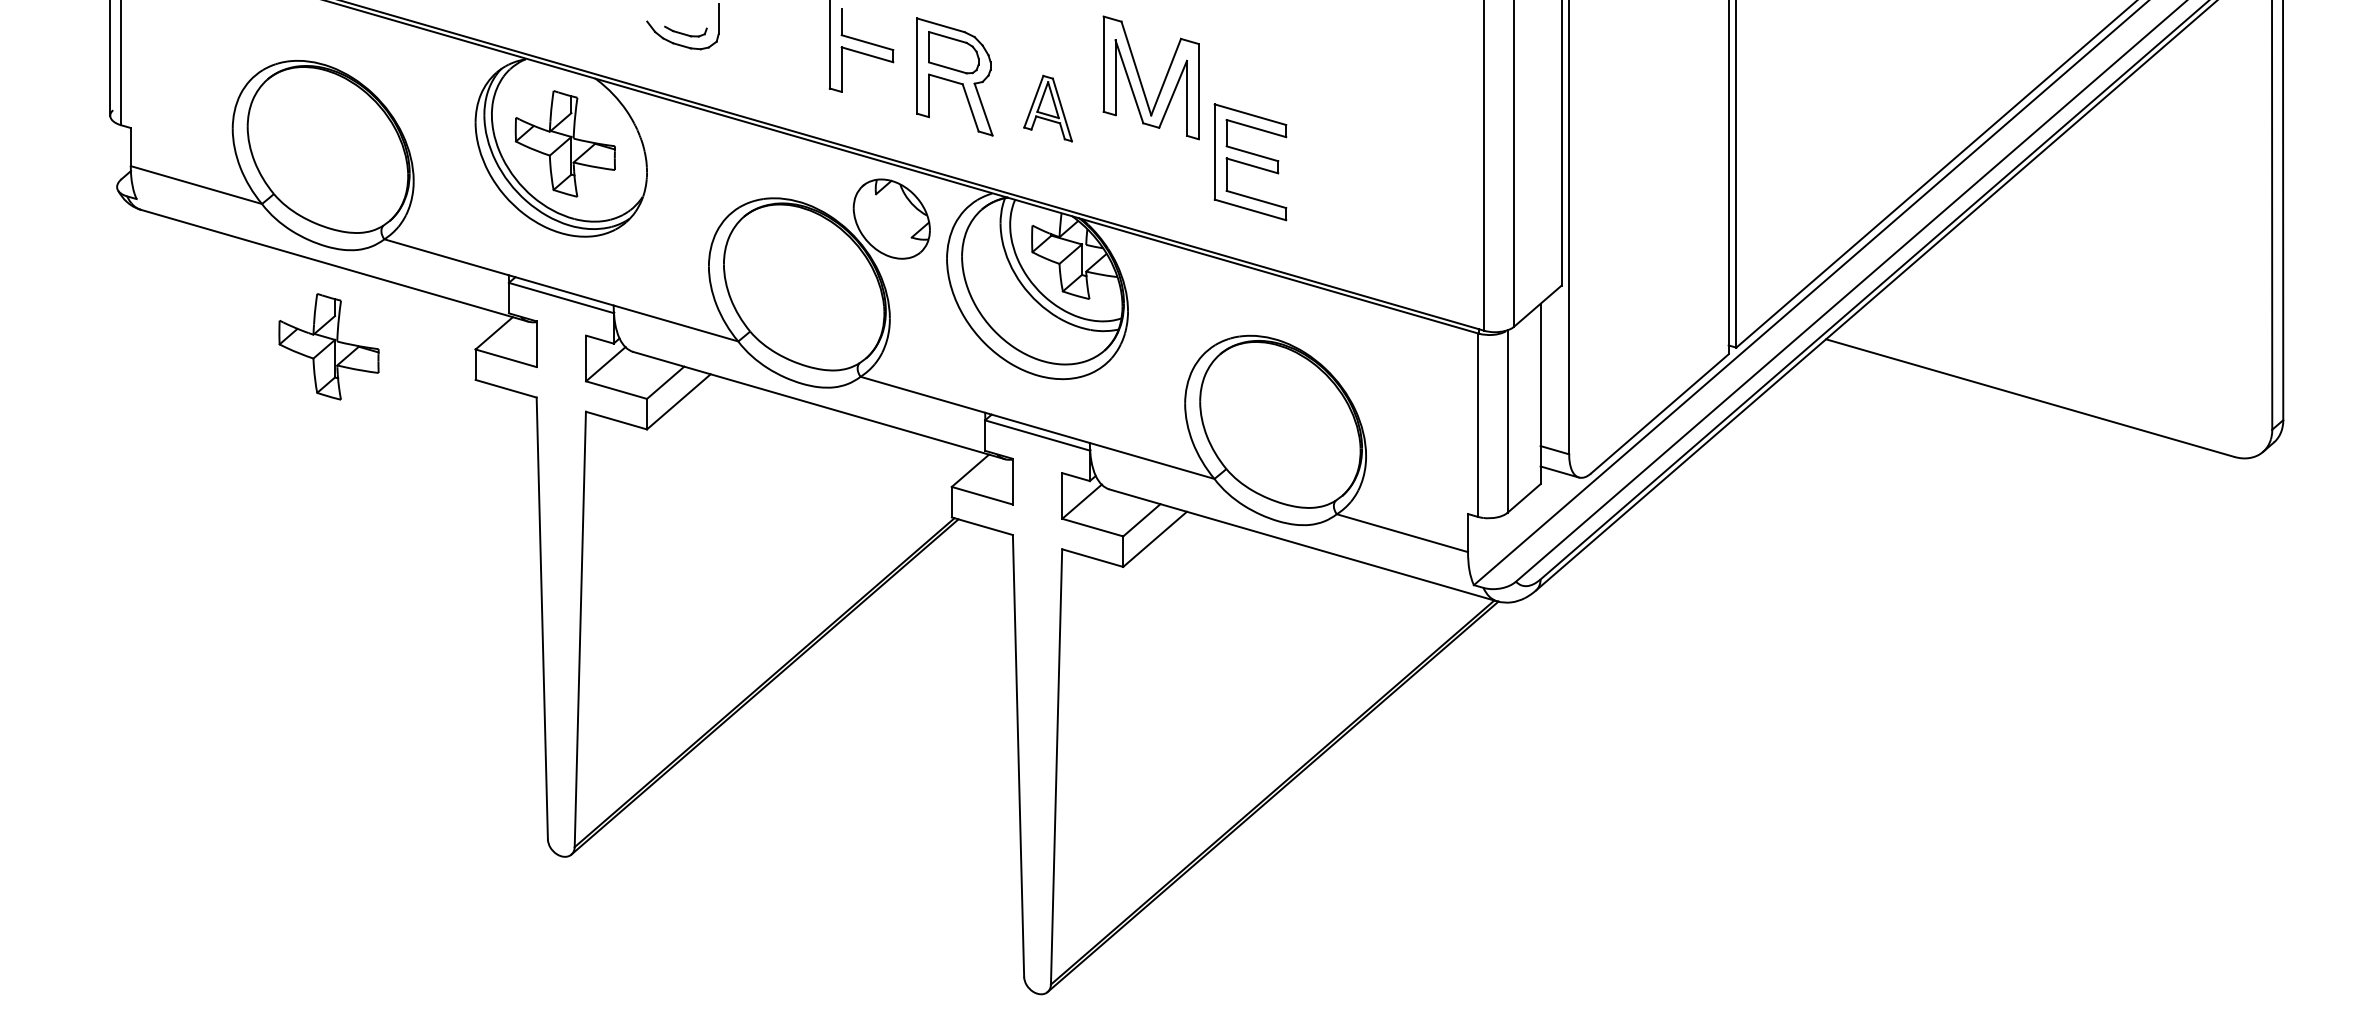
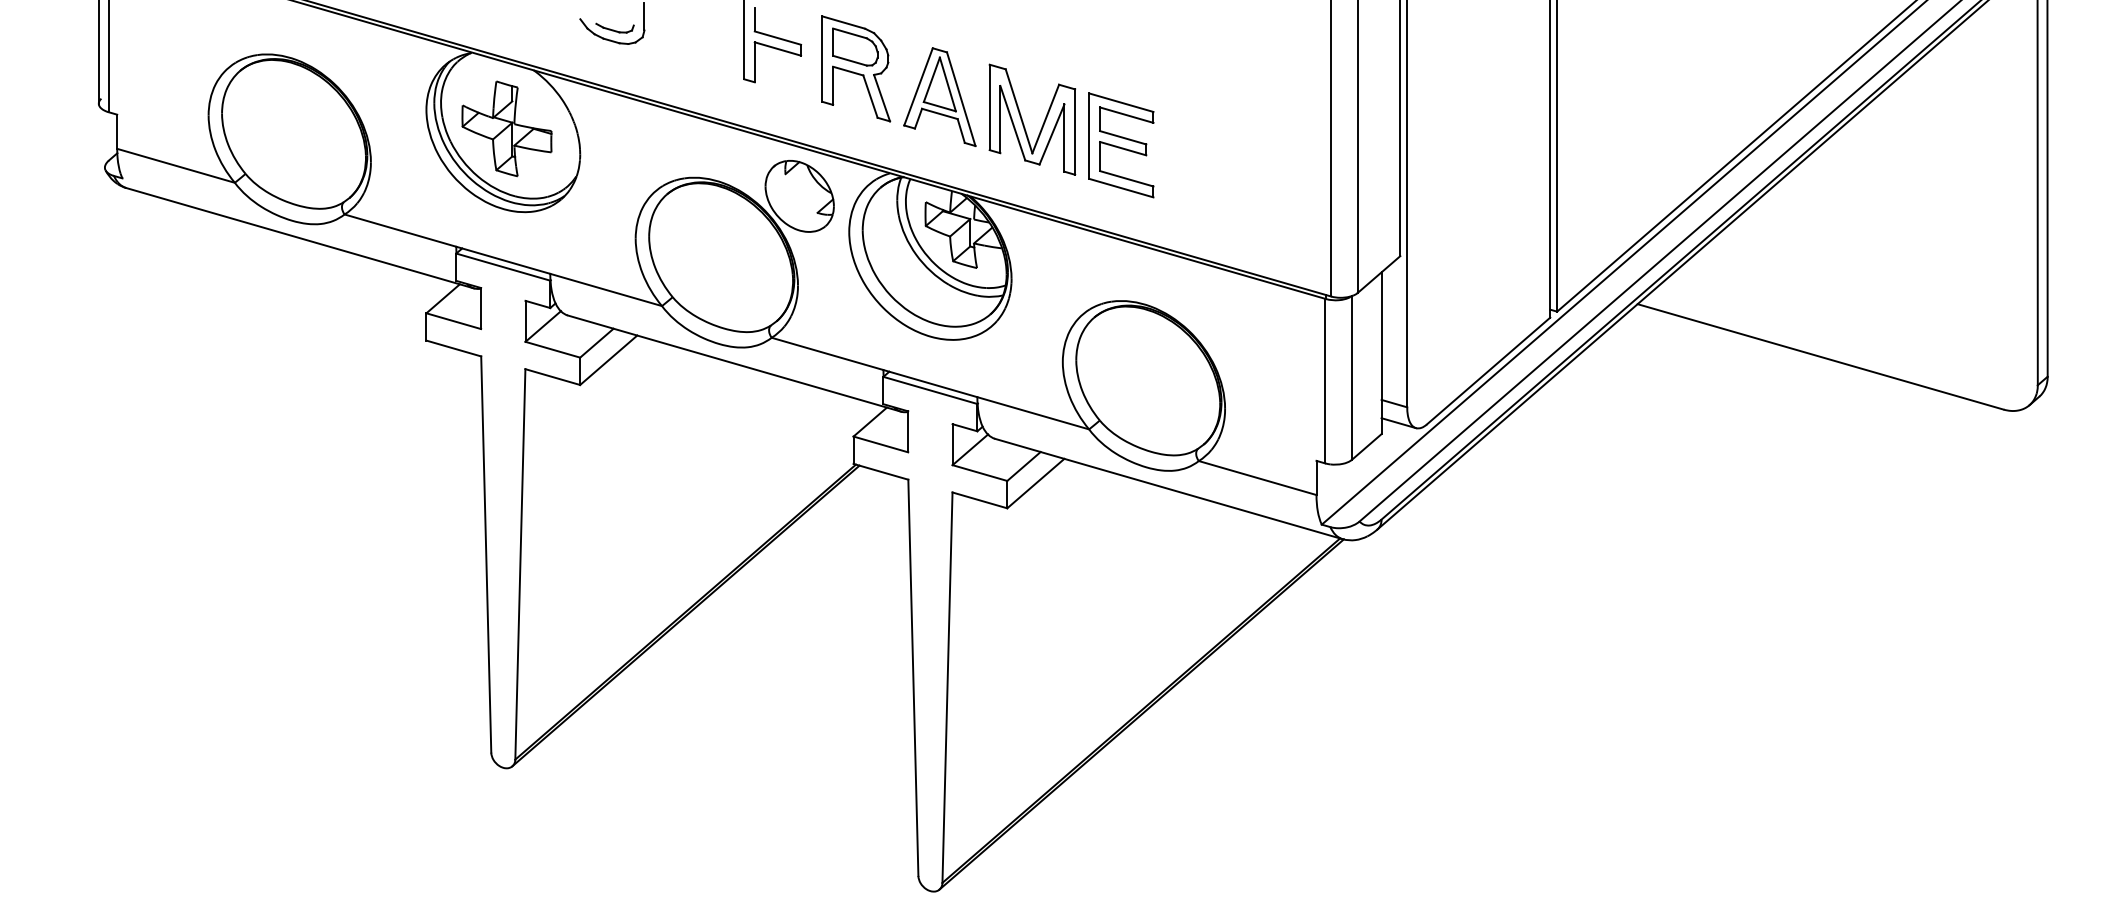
part: (1141, 79) -> (1023, 121), moved
part: (1047, 108) -> (939, 97), size x1.67
part: (328, 346) -> (294, 310), removed

